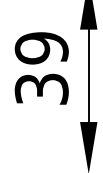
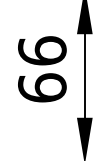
text: (41, 68) -> (42, 69), 39 -> 66

